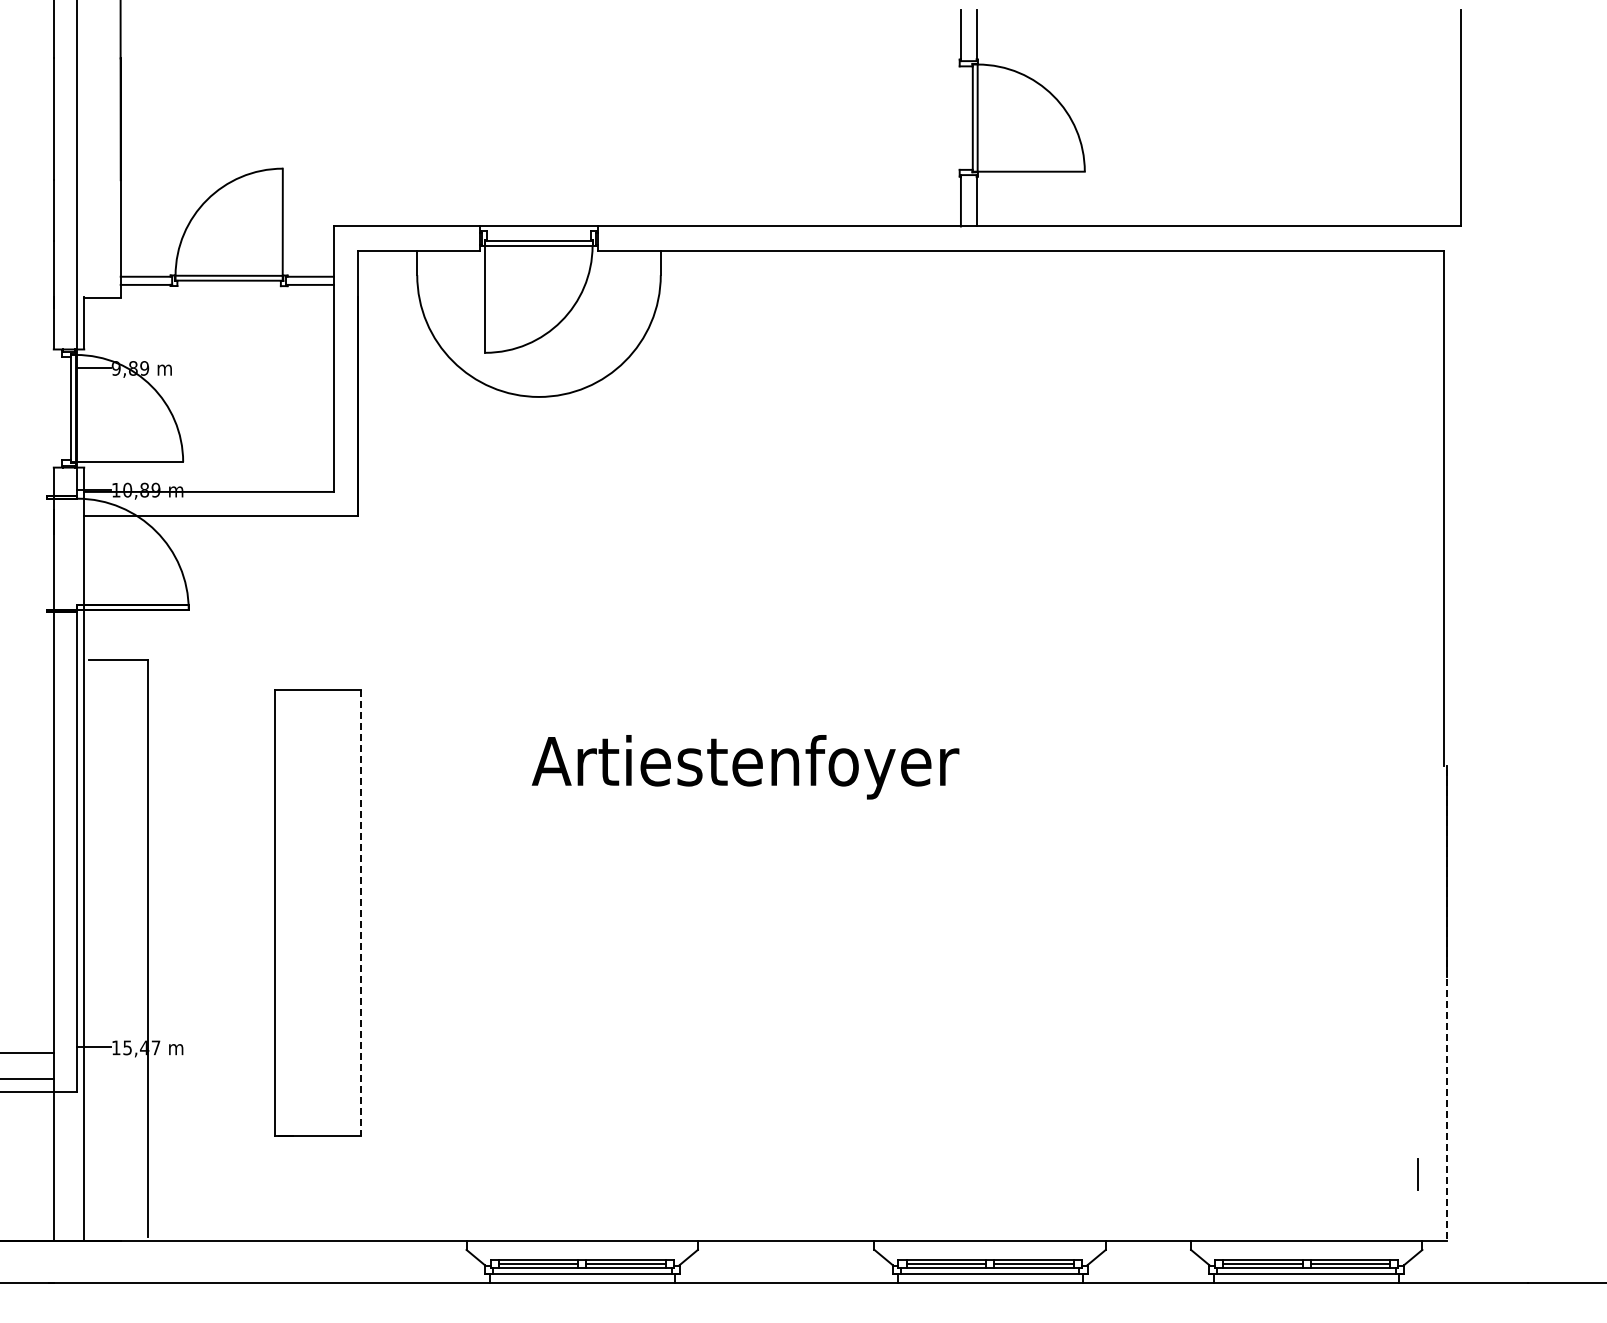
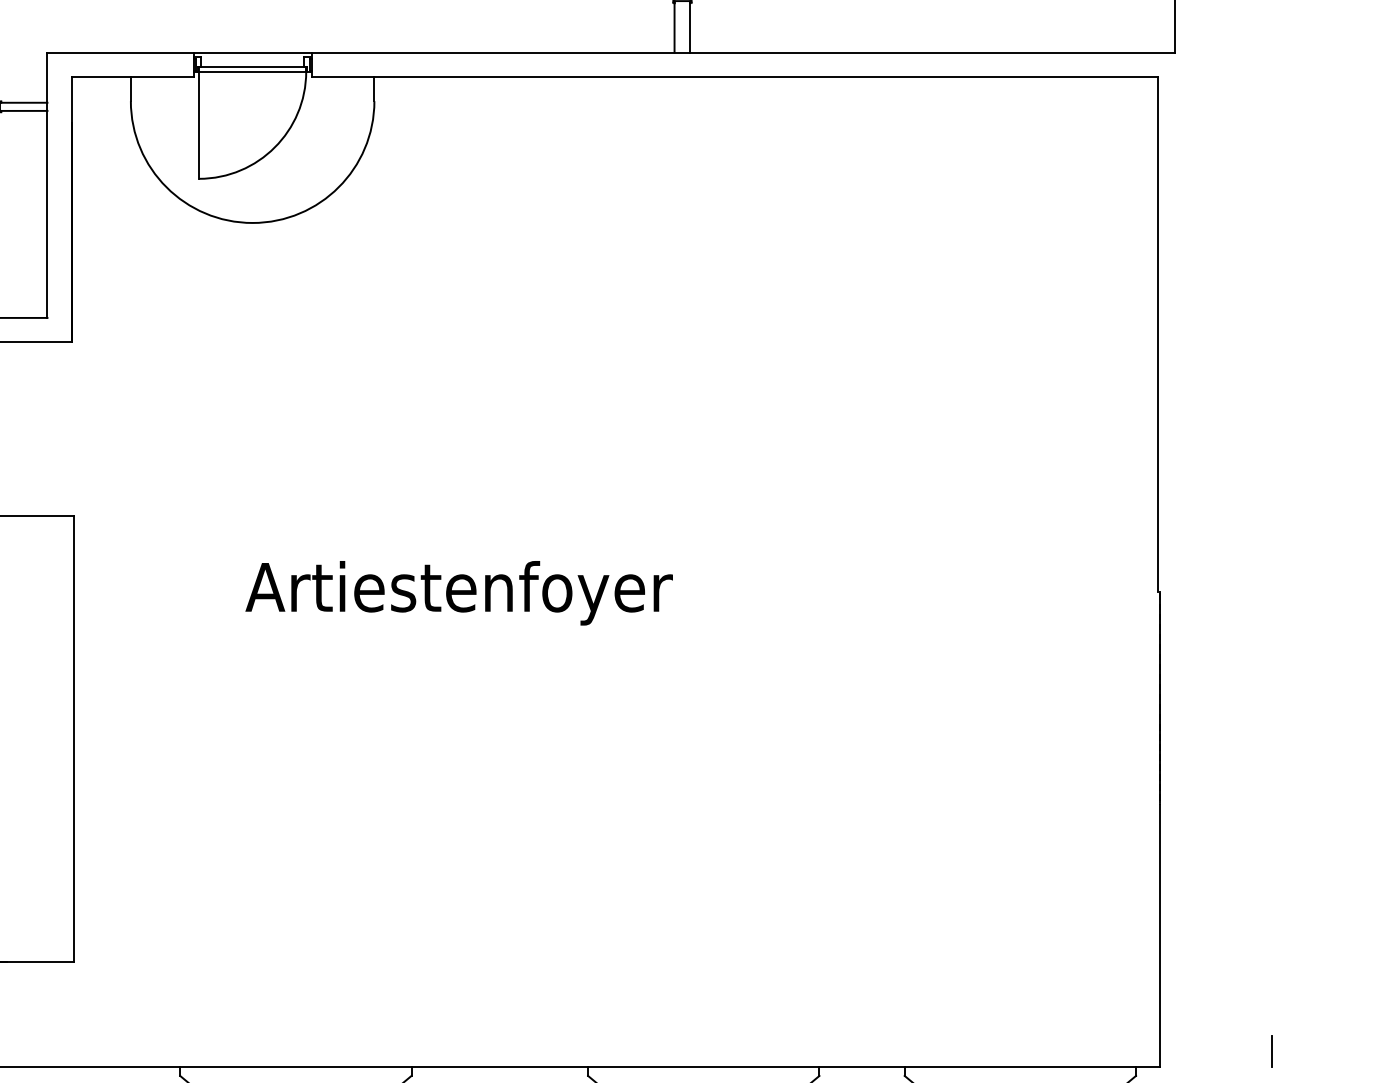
line: (360, 913) -> (74, 739), dashed -> solid
line: (1446, 1109) -> (1160, 935), dashed -> solid
line: (1417, 1174) -> (1272, 1051), moved

